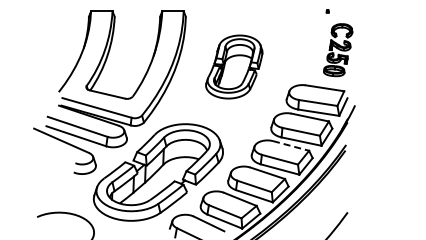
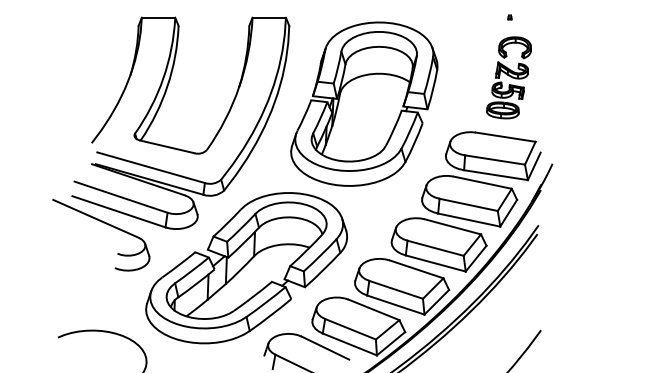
part: (338, 50) -> (509, 78), moved
part: (234, 66) -> (364, 103), size x1.67
line: (291, 145) -> (453, 226), dashed -> solid

